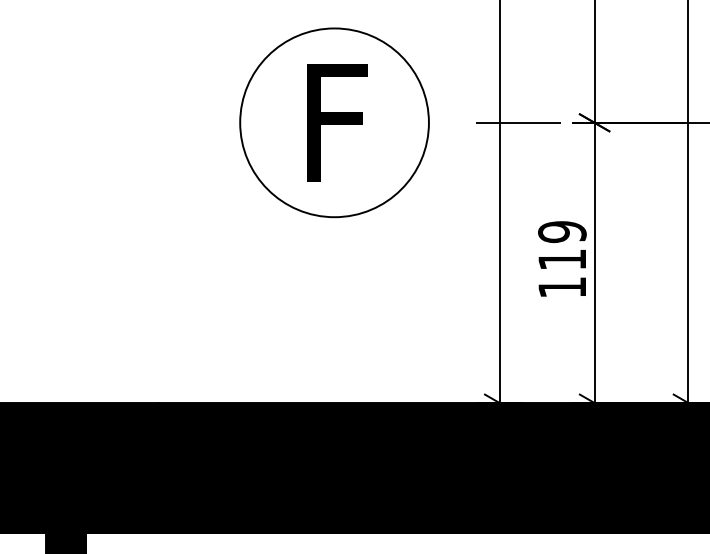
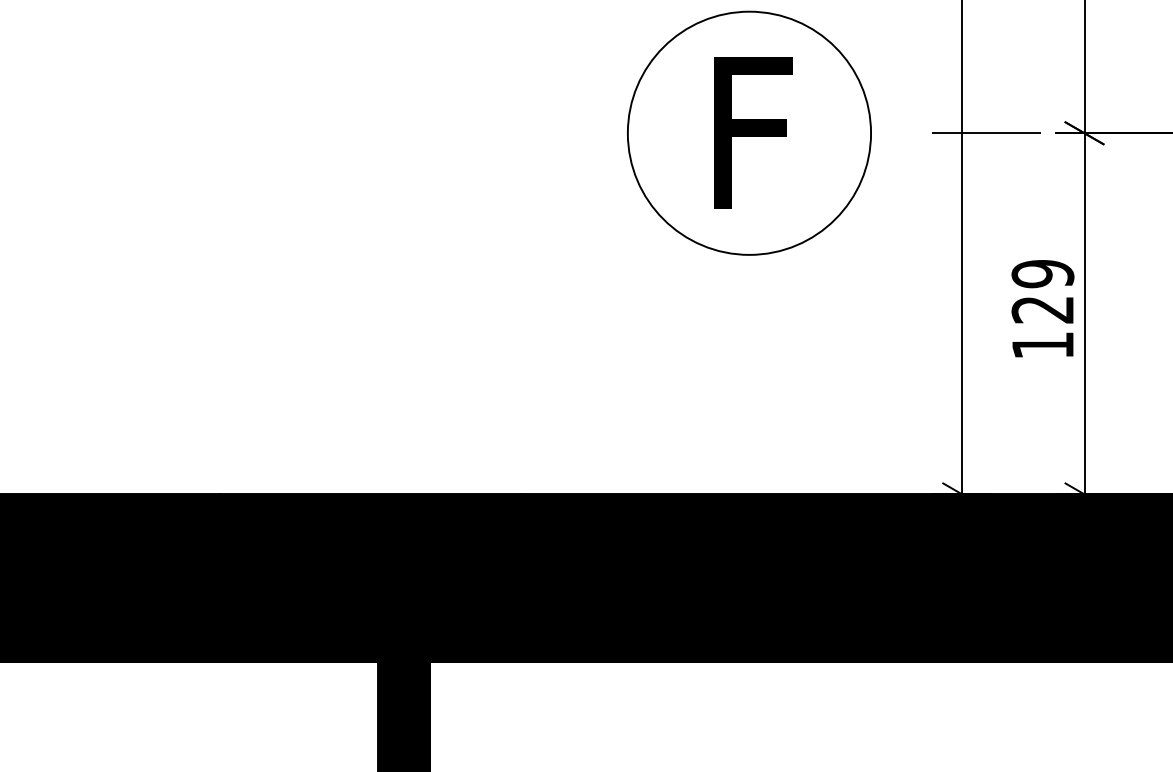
text: (562, 260) -> (1042, 310), 119 -> 129

